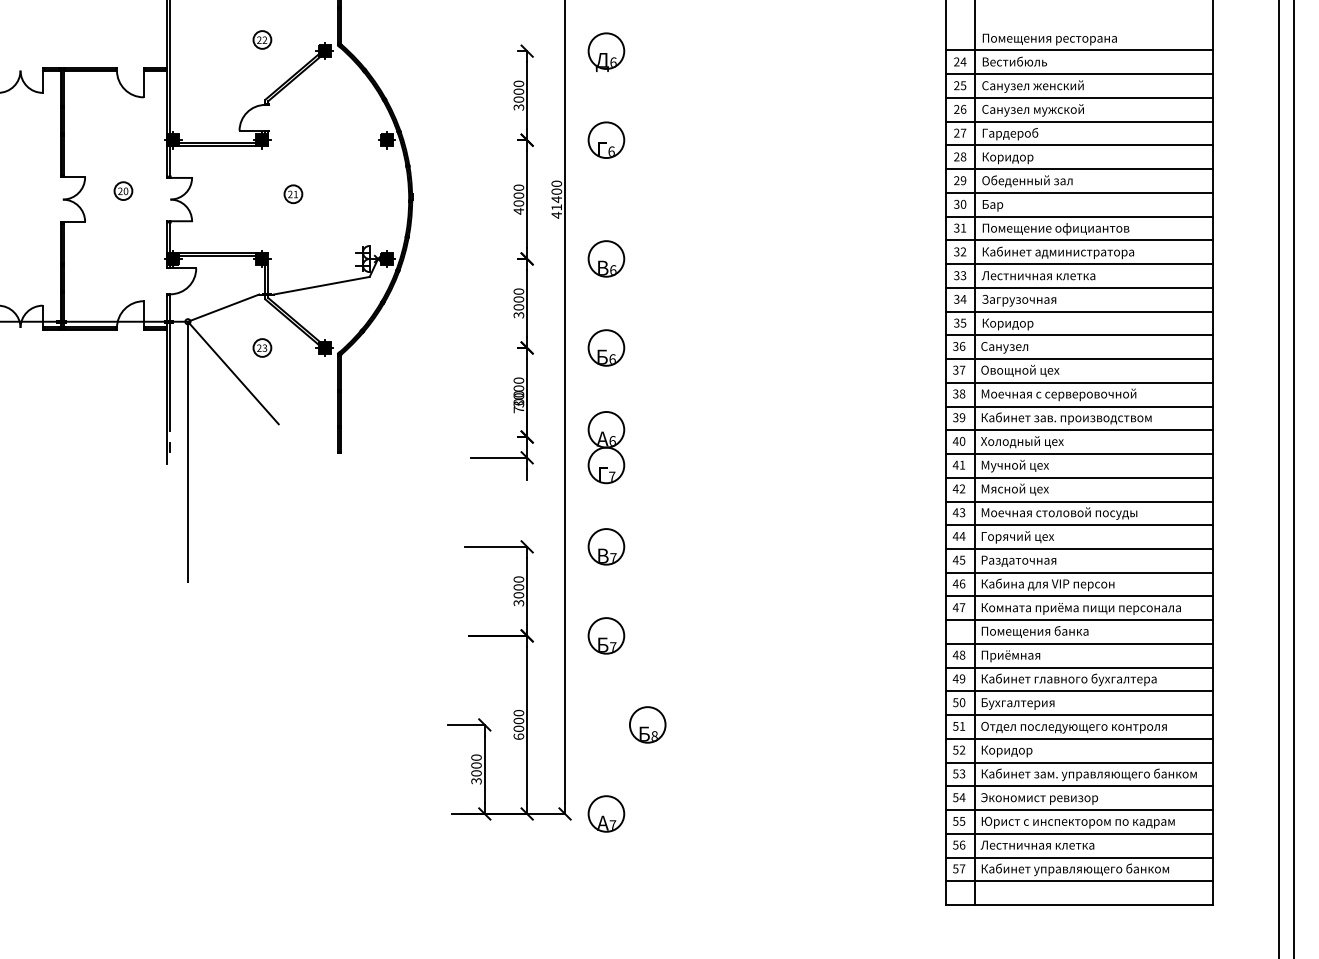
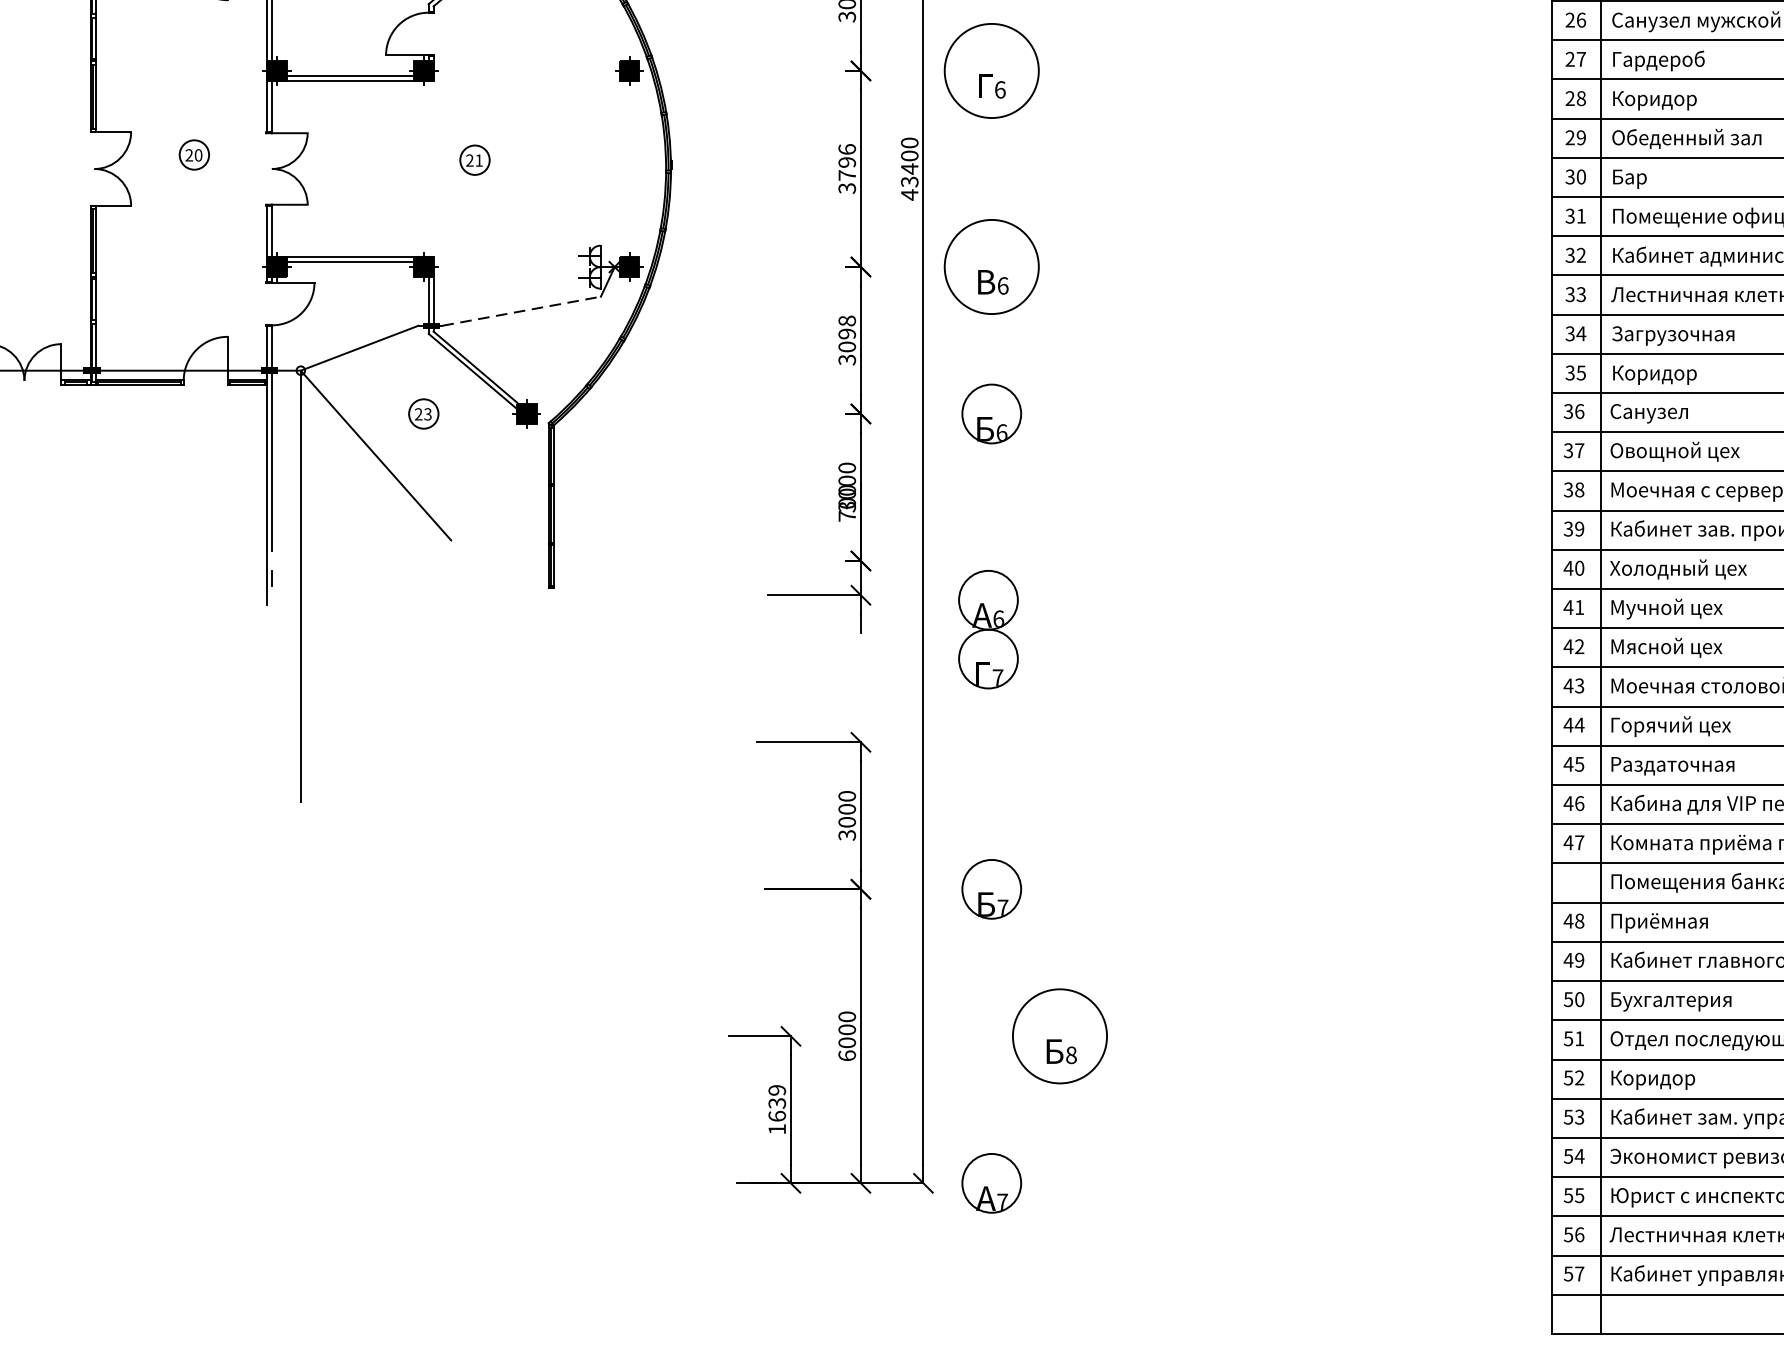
circle: (606, 140) -> (991, 71), size x1.6
text: (518, 199) -> (846, 168), 4000 -> 3796
text: (556, 207) -> (909, 182), 41400 -> 43400
circle: (606, 258) -> (991, 266), size x1.6
line: (321, 285) -> (521, 310), solid -> dashed
text: (518, 295) -> (846, 327), 3000 -> 3098
part: (606, 447) -> (988, 629), moved
part: (606, 546) -> (991, 741), removed
circle: (647, 724) -> (1059, 1035), size x1.6
text: (476, 769) -> (777, 1109), 3000 -> 1639

